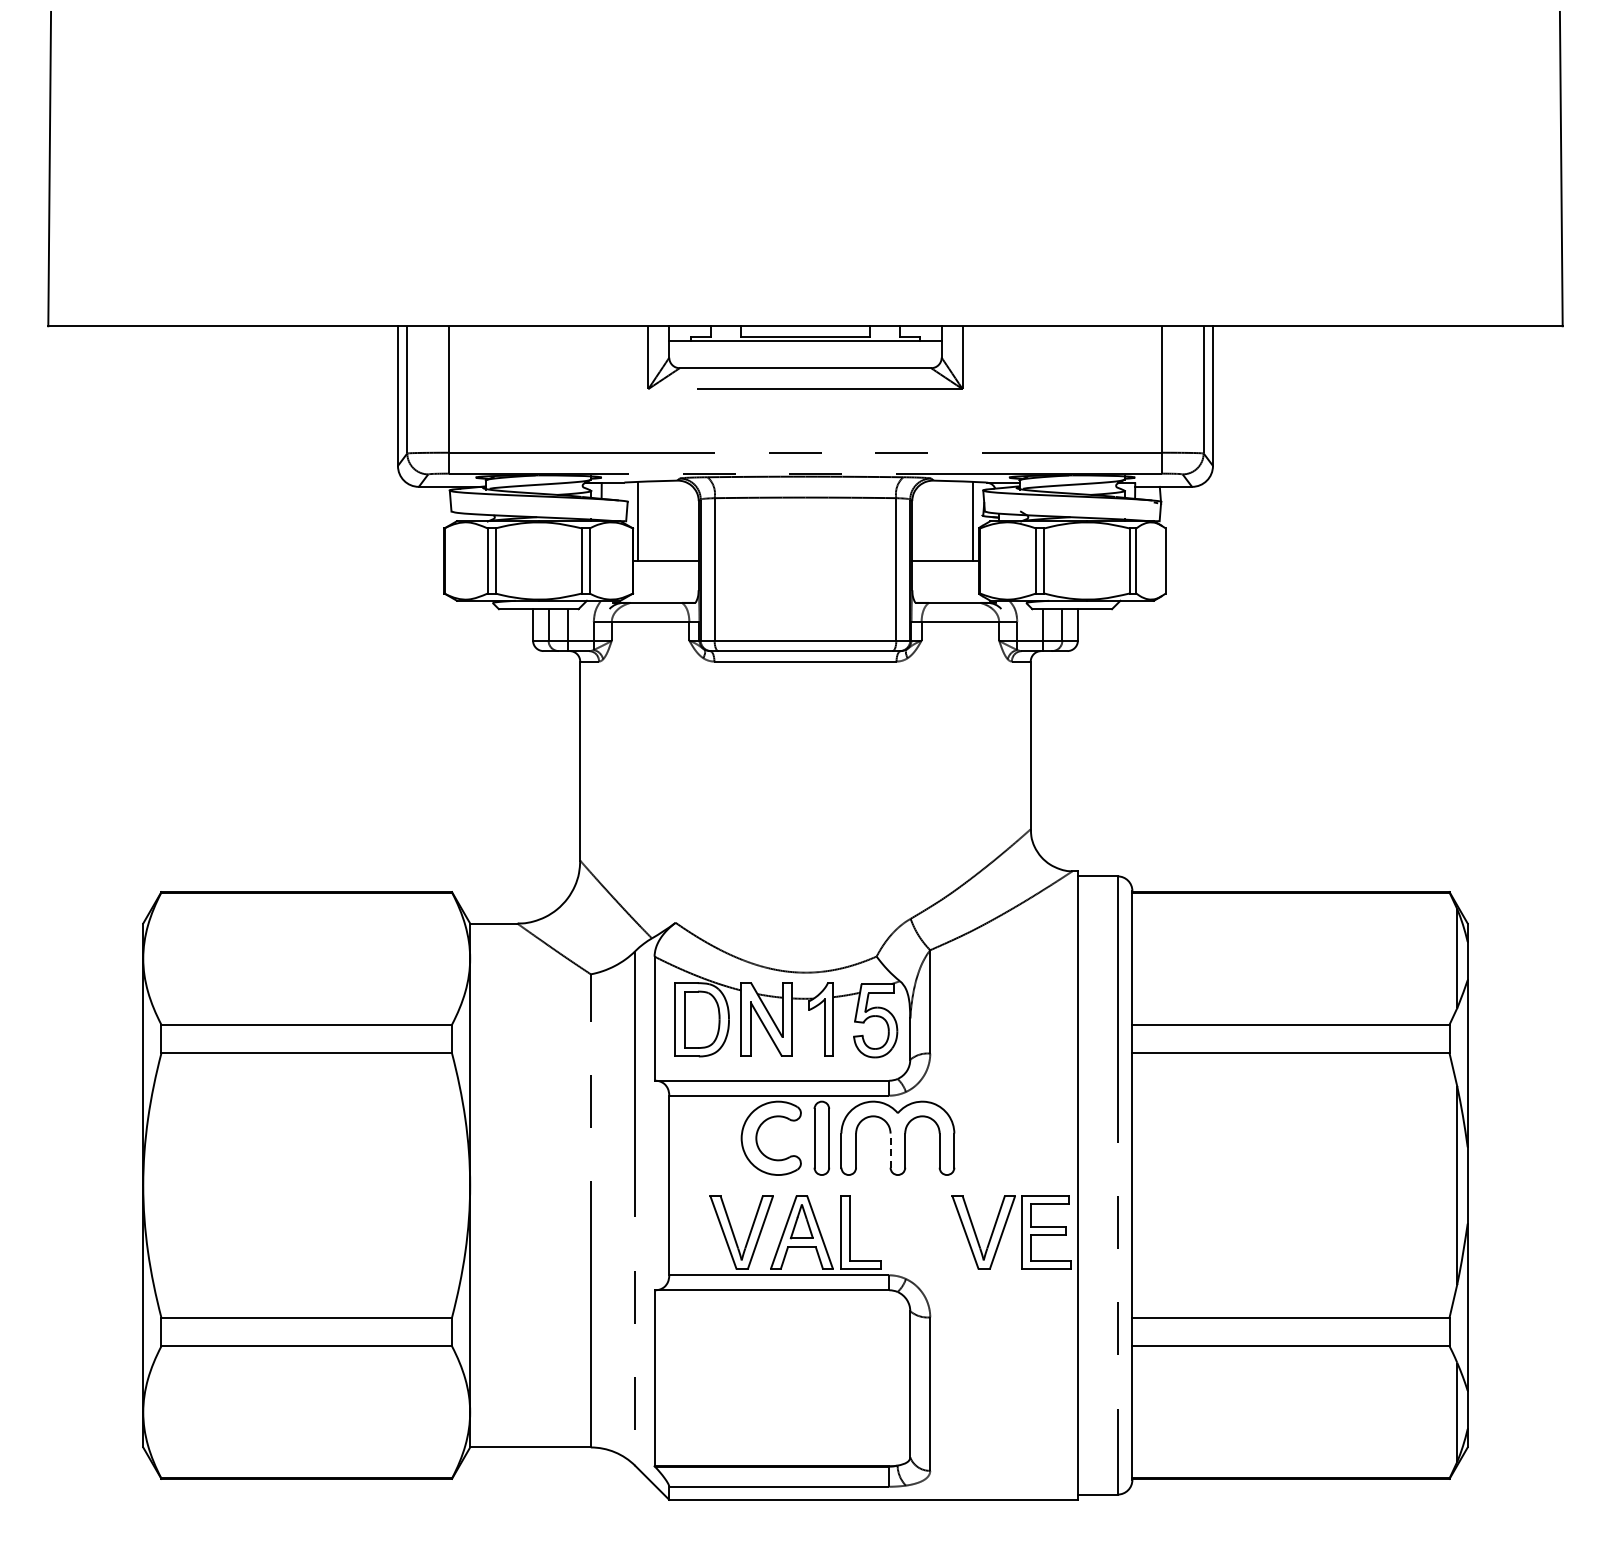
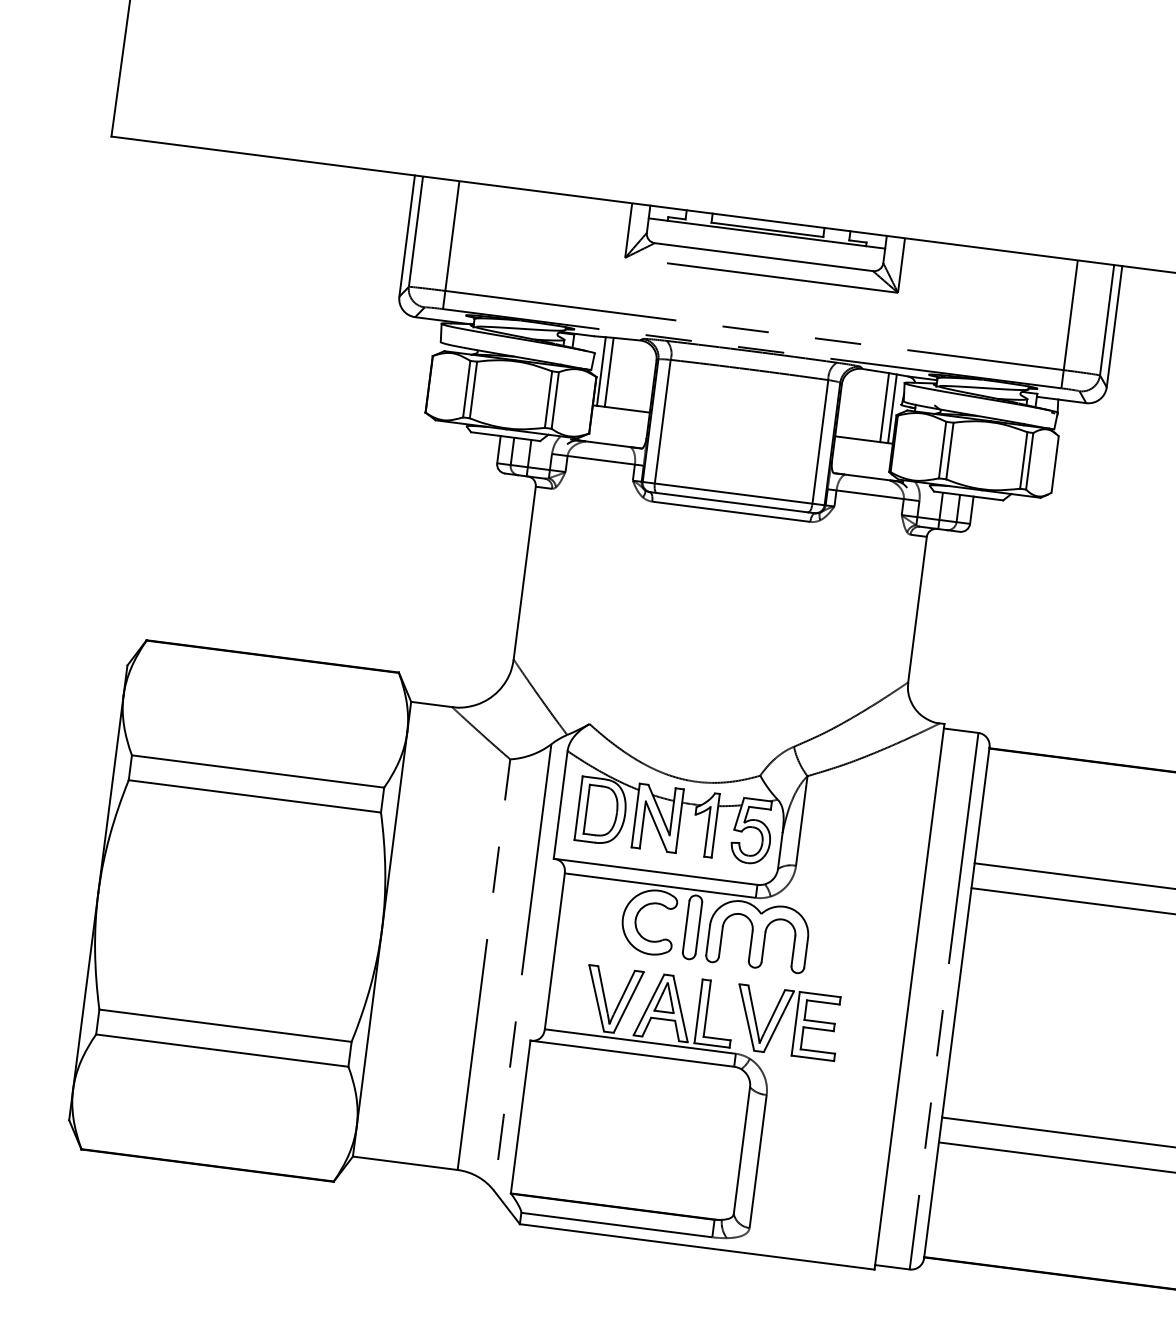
line: (646, 520) -> (609, 371), added
line: (964, 520) -> (885, 407), added
line: (890, 1150) -> (750, 945), dashed -> solid
part: (1004, 1230) -> (780, 1020), moved

